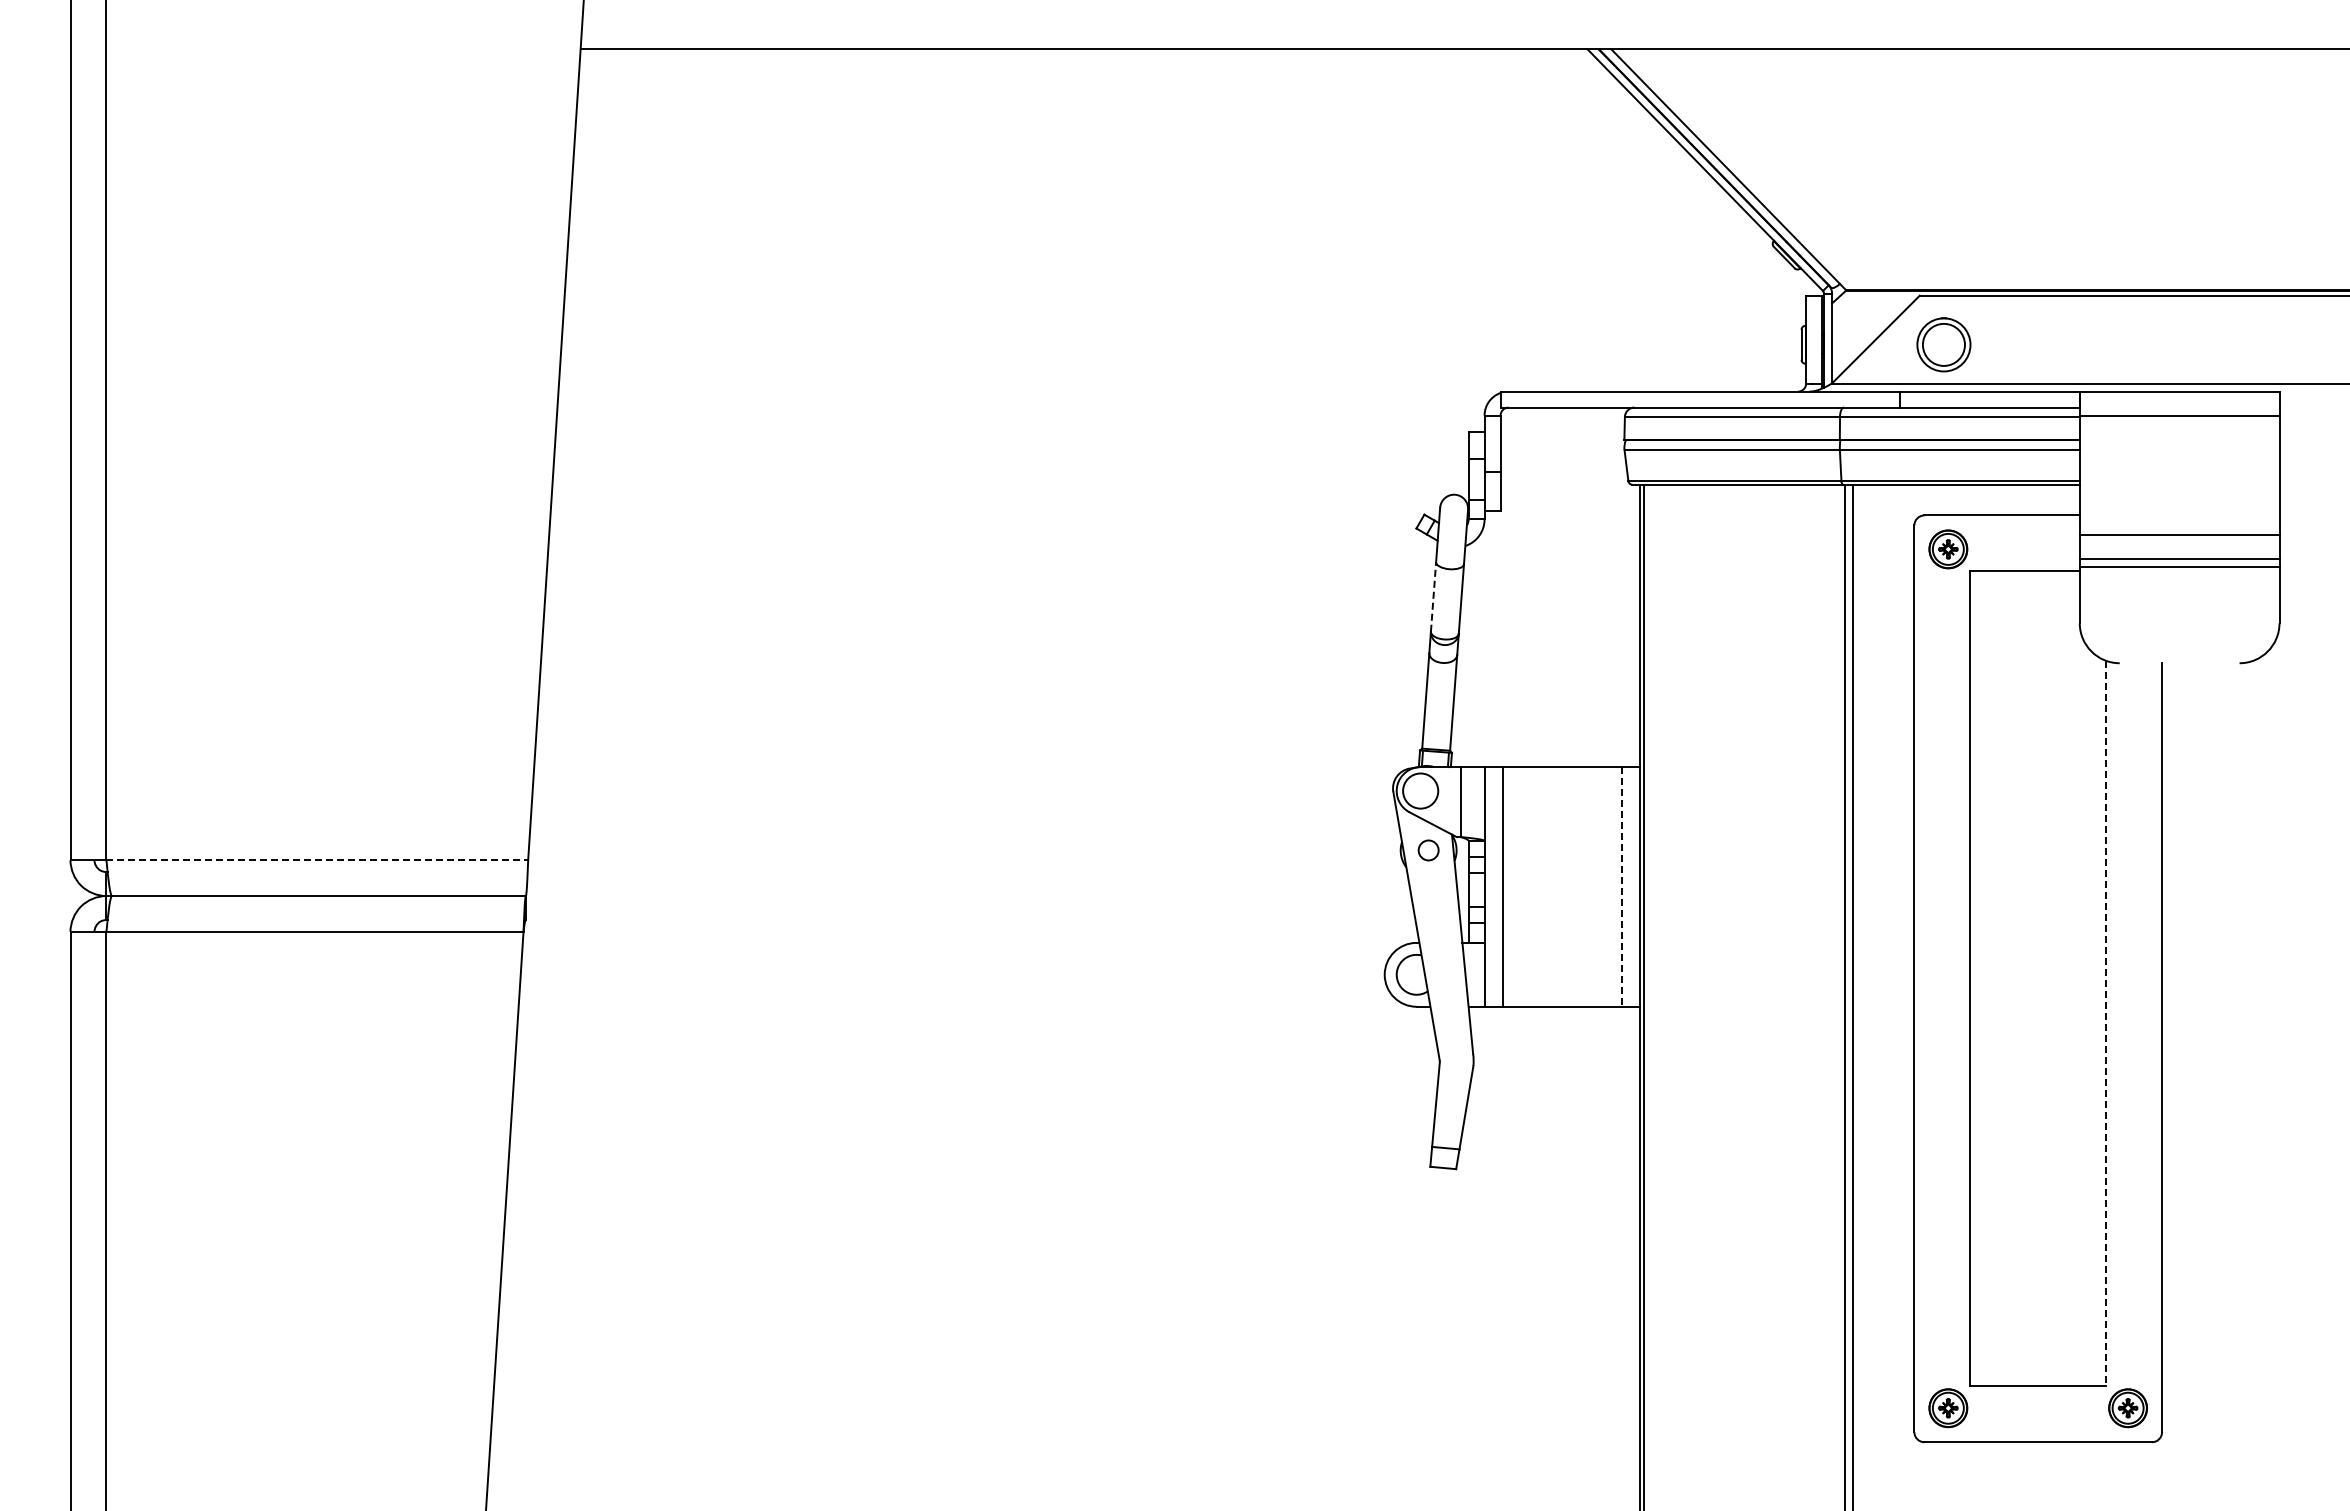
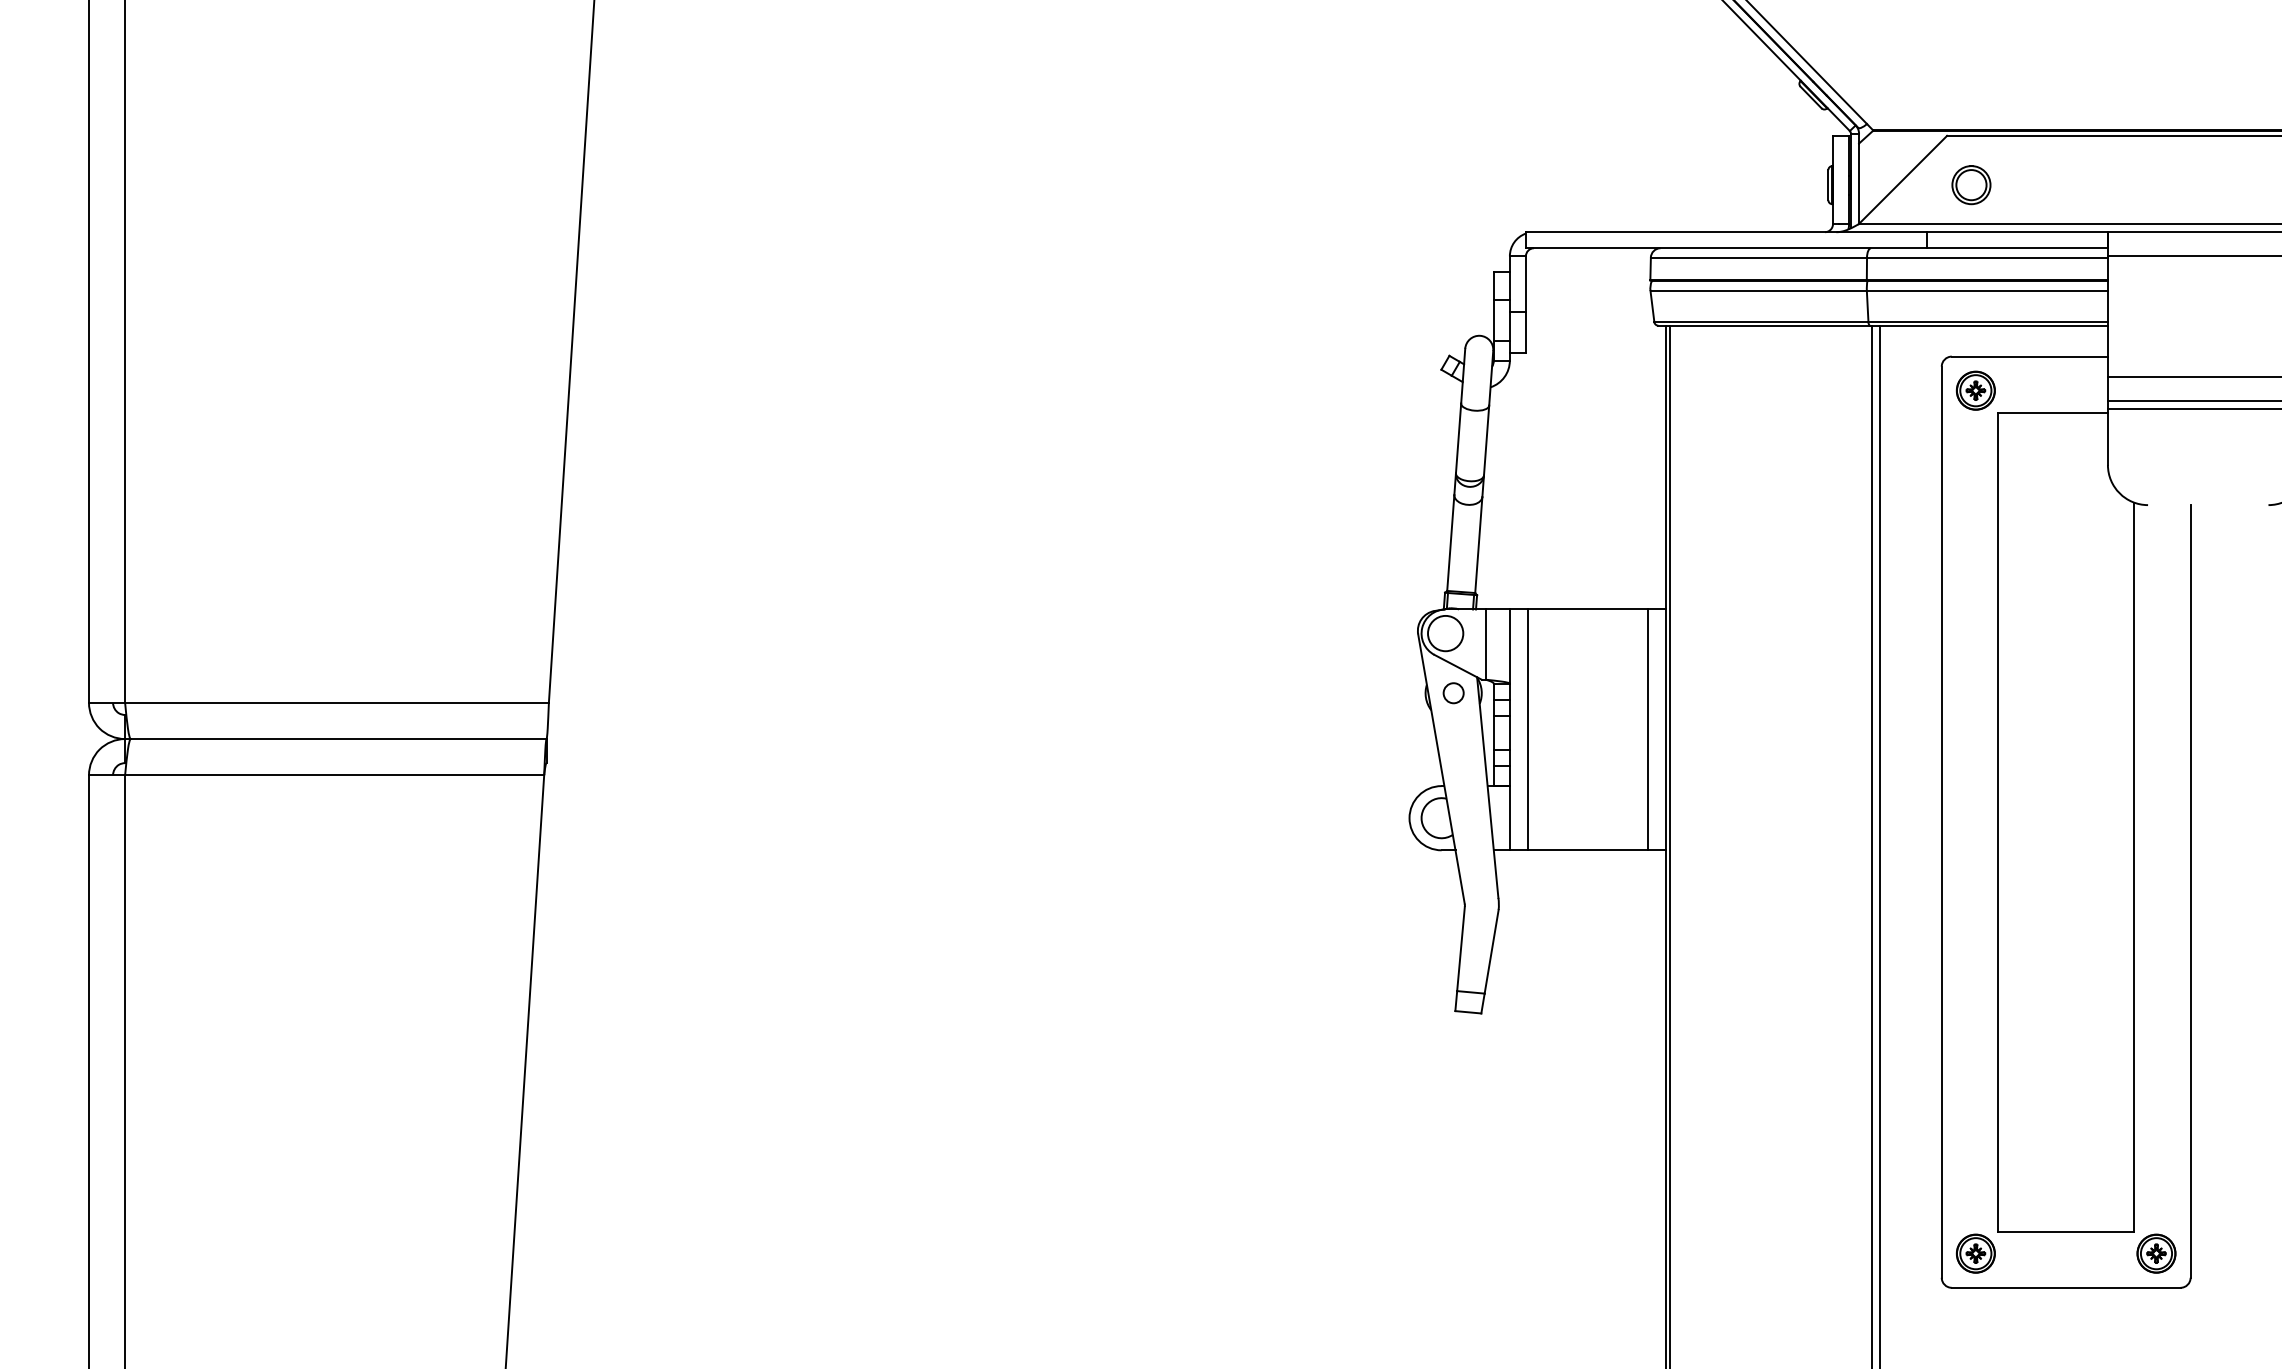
part: (1943, 344) -> (1970, 184), size x0.71
line: (1433, 596) -> (1458, 438), dashed -> solid
line: (317, 860) -> (337, 703), dashed -> solid
line: (1622, 886) -> (1648, 729), dashed -> solid
line: (2106, 1023) -> (2134, 867), dashed -> solid

